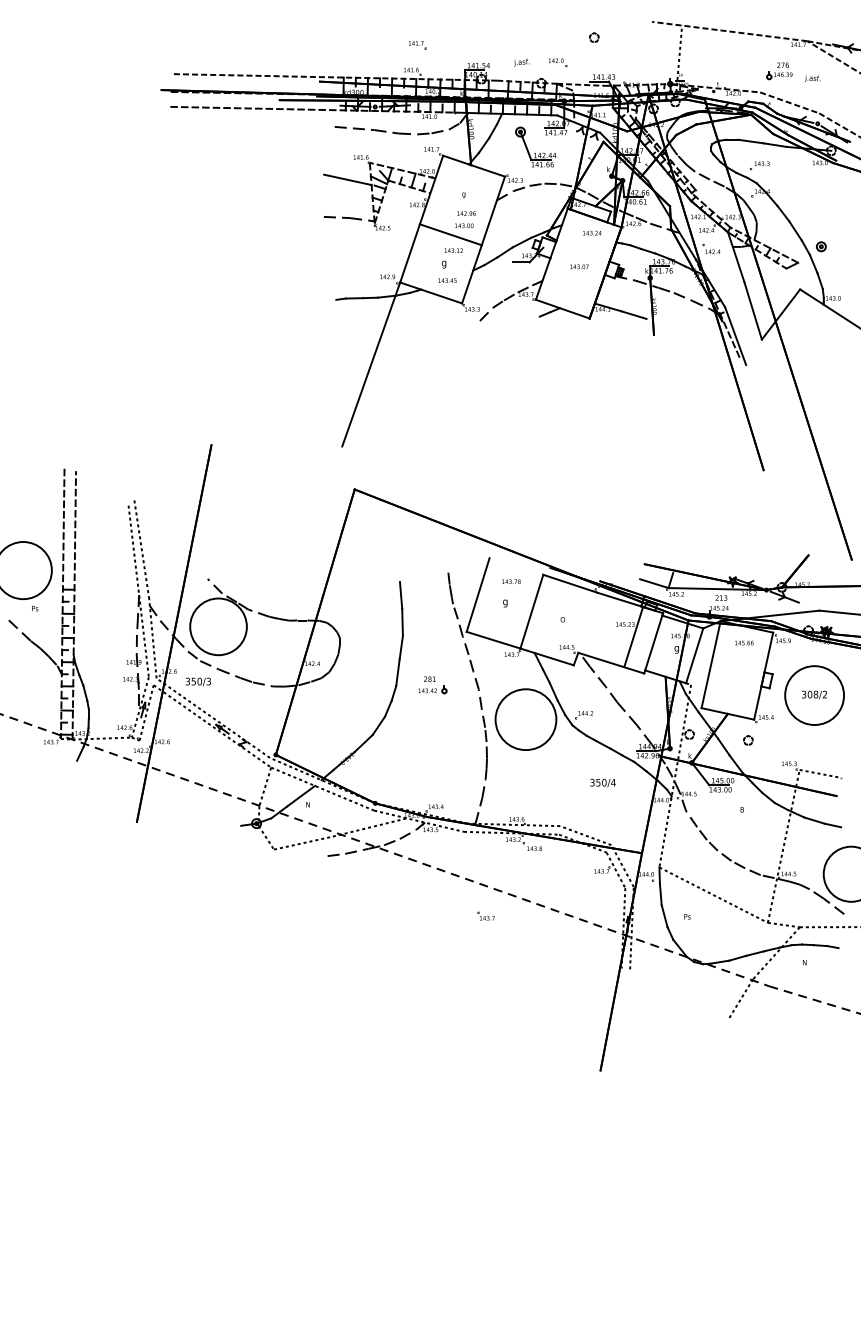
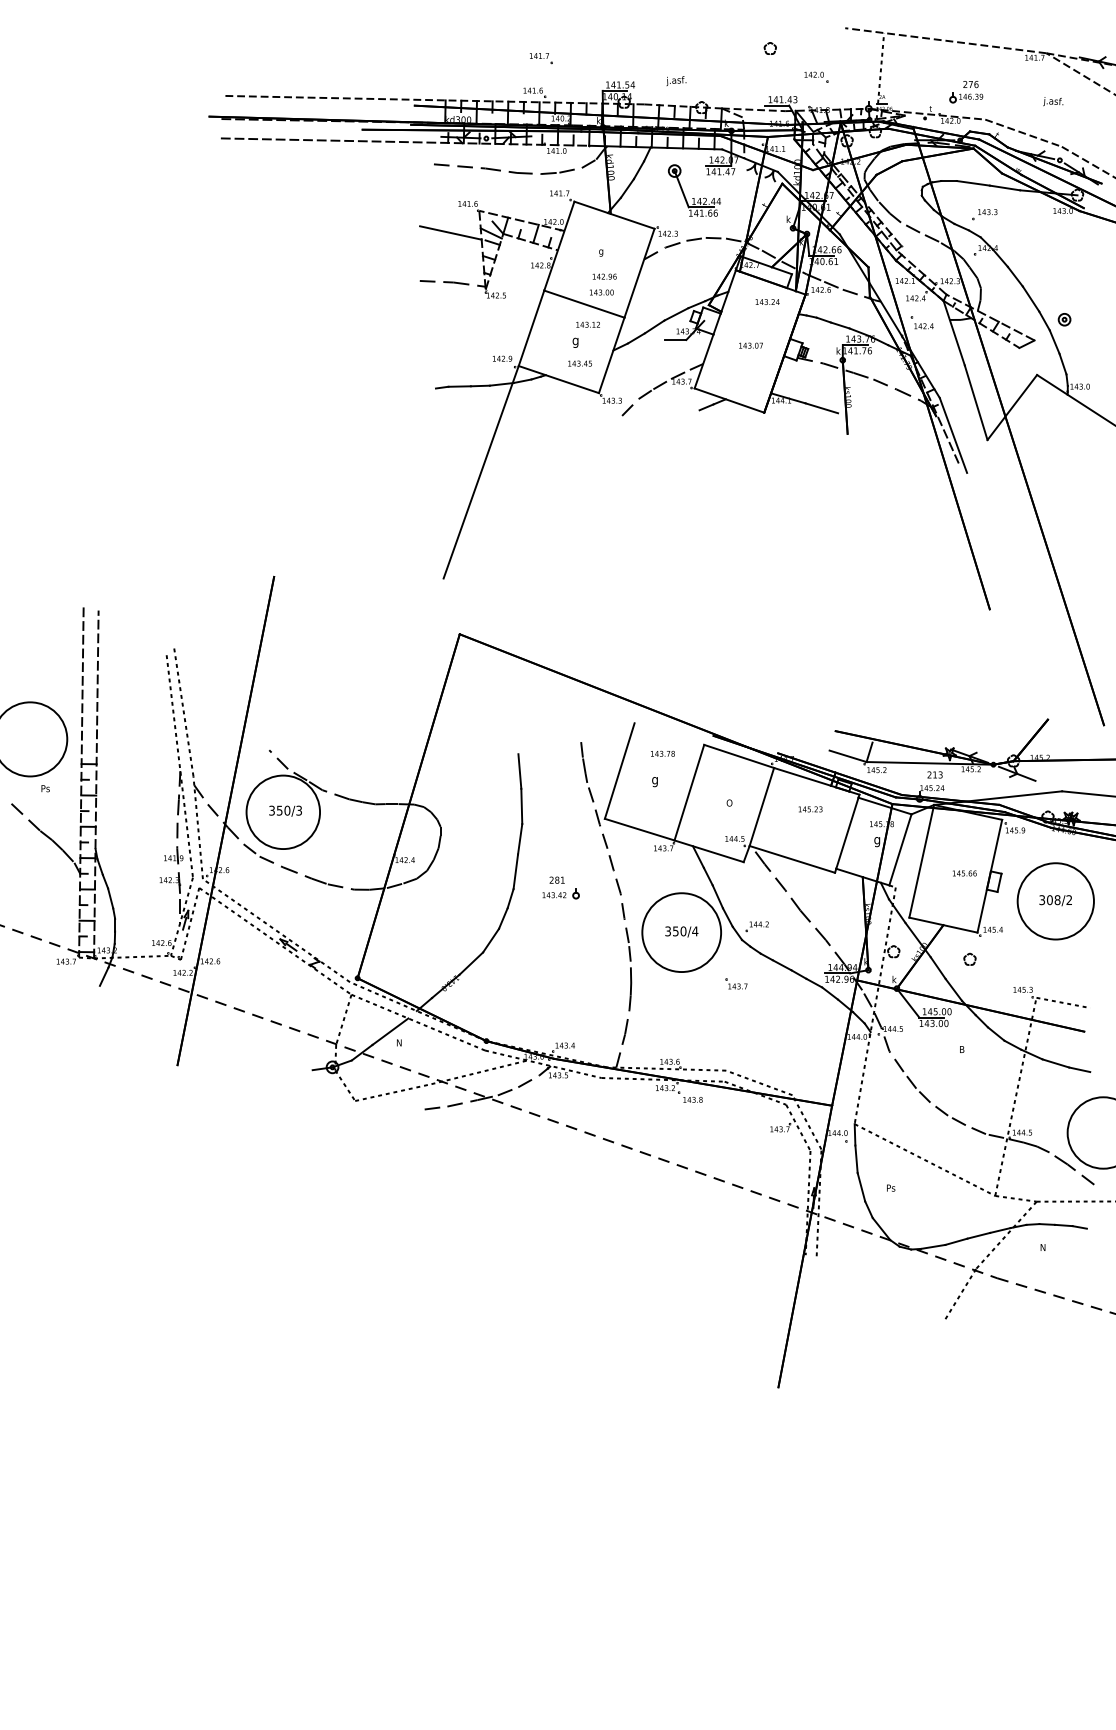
part: (558, 62) -> (817, 76), moved
part: (779, 71) -> (966, 92), moved
line: (633, 636) -> (761, 806), moved
text: (744, 642) -> (964, 872), moved
text: (197, 681) -> (284, 810), moved
text: (602, 782) -> (681, 931), moved
part: (485, 915) -> (735, 982), moved

